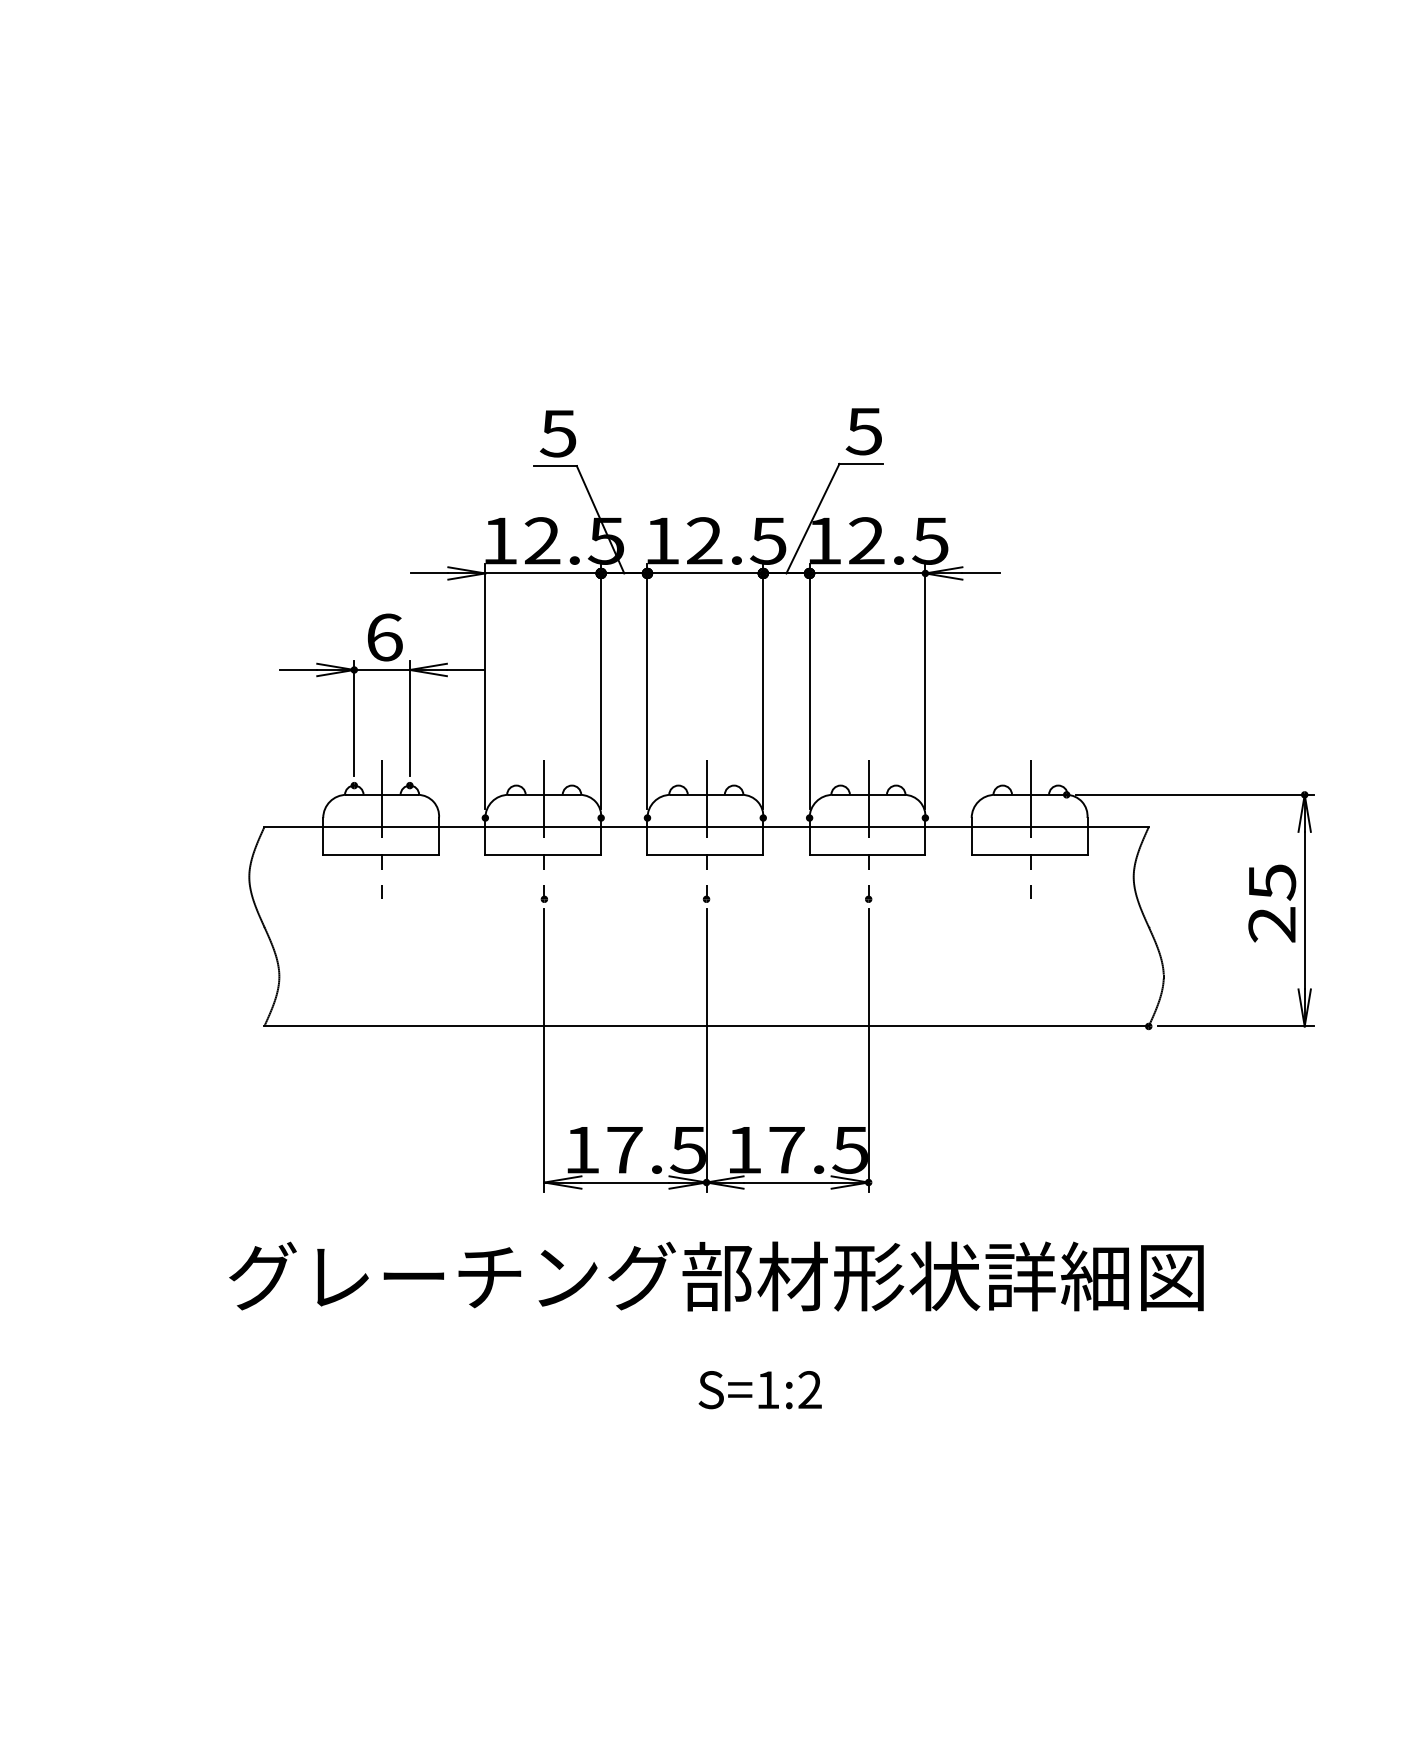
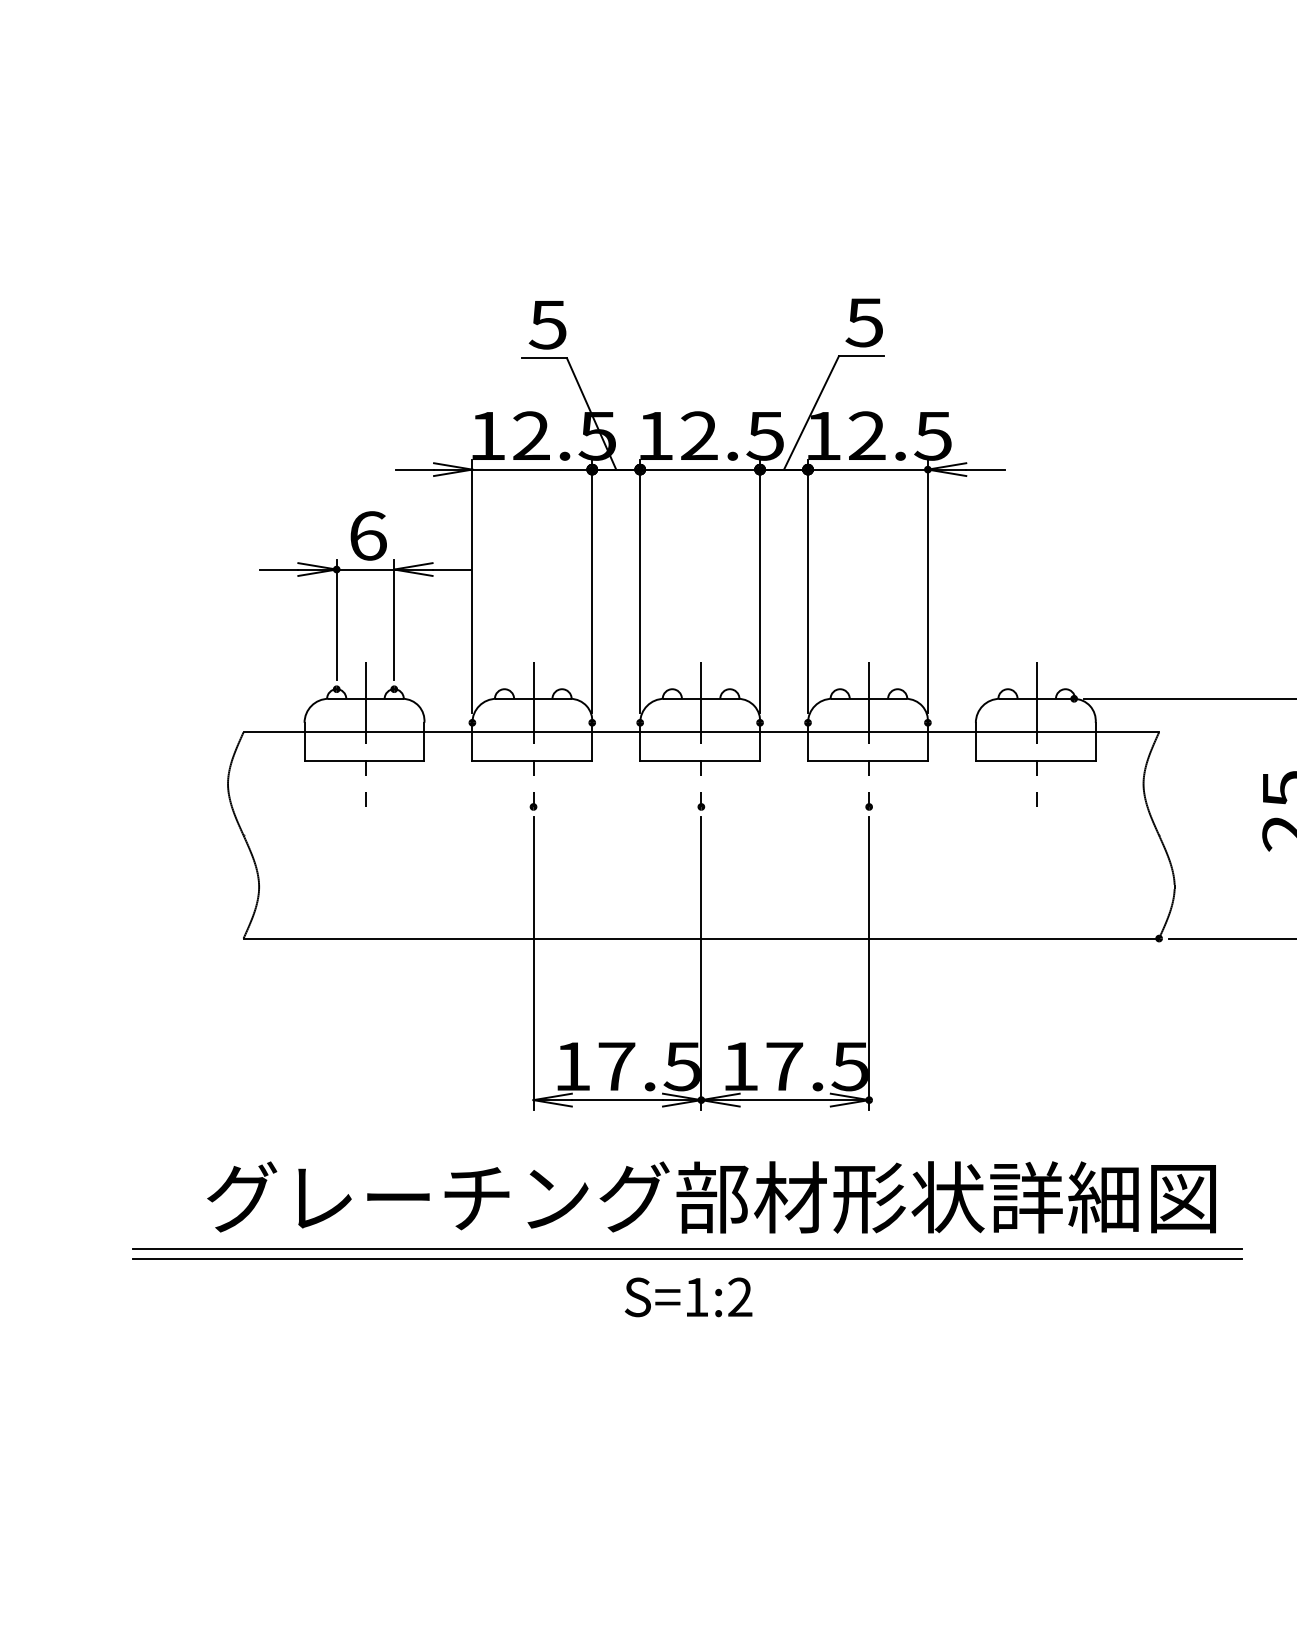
line: (692, 1326) -> (686, 1249), added
line: (692, 1335) -> (686, 1258), added
text: (759, 1390) -> (687, 1297), moved

